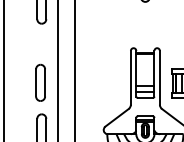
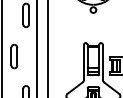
part: (40, 82) -> (14, 56), moved

